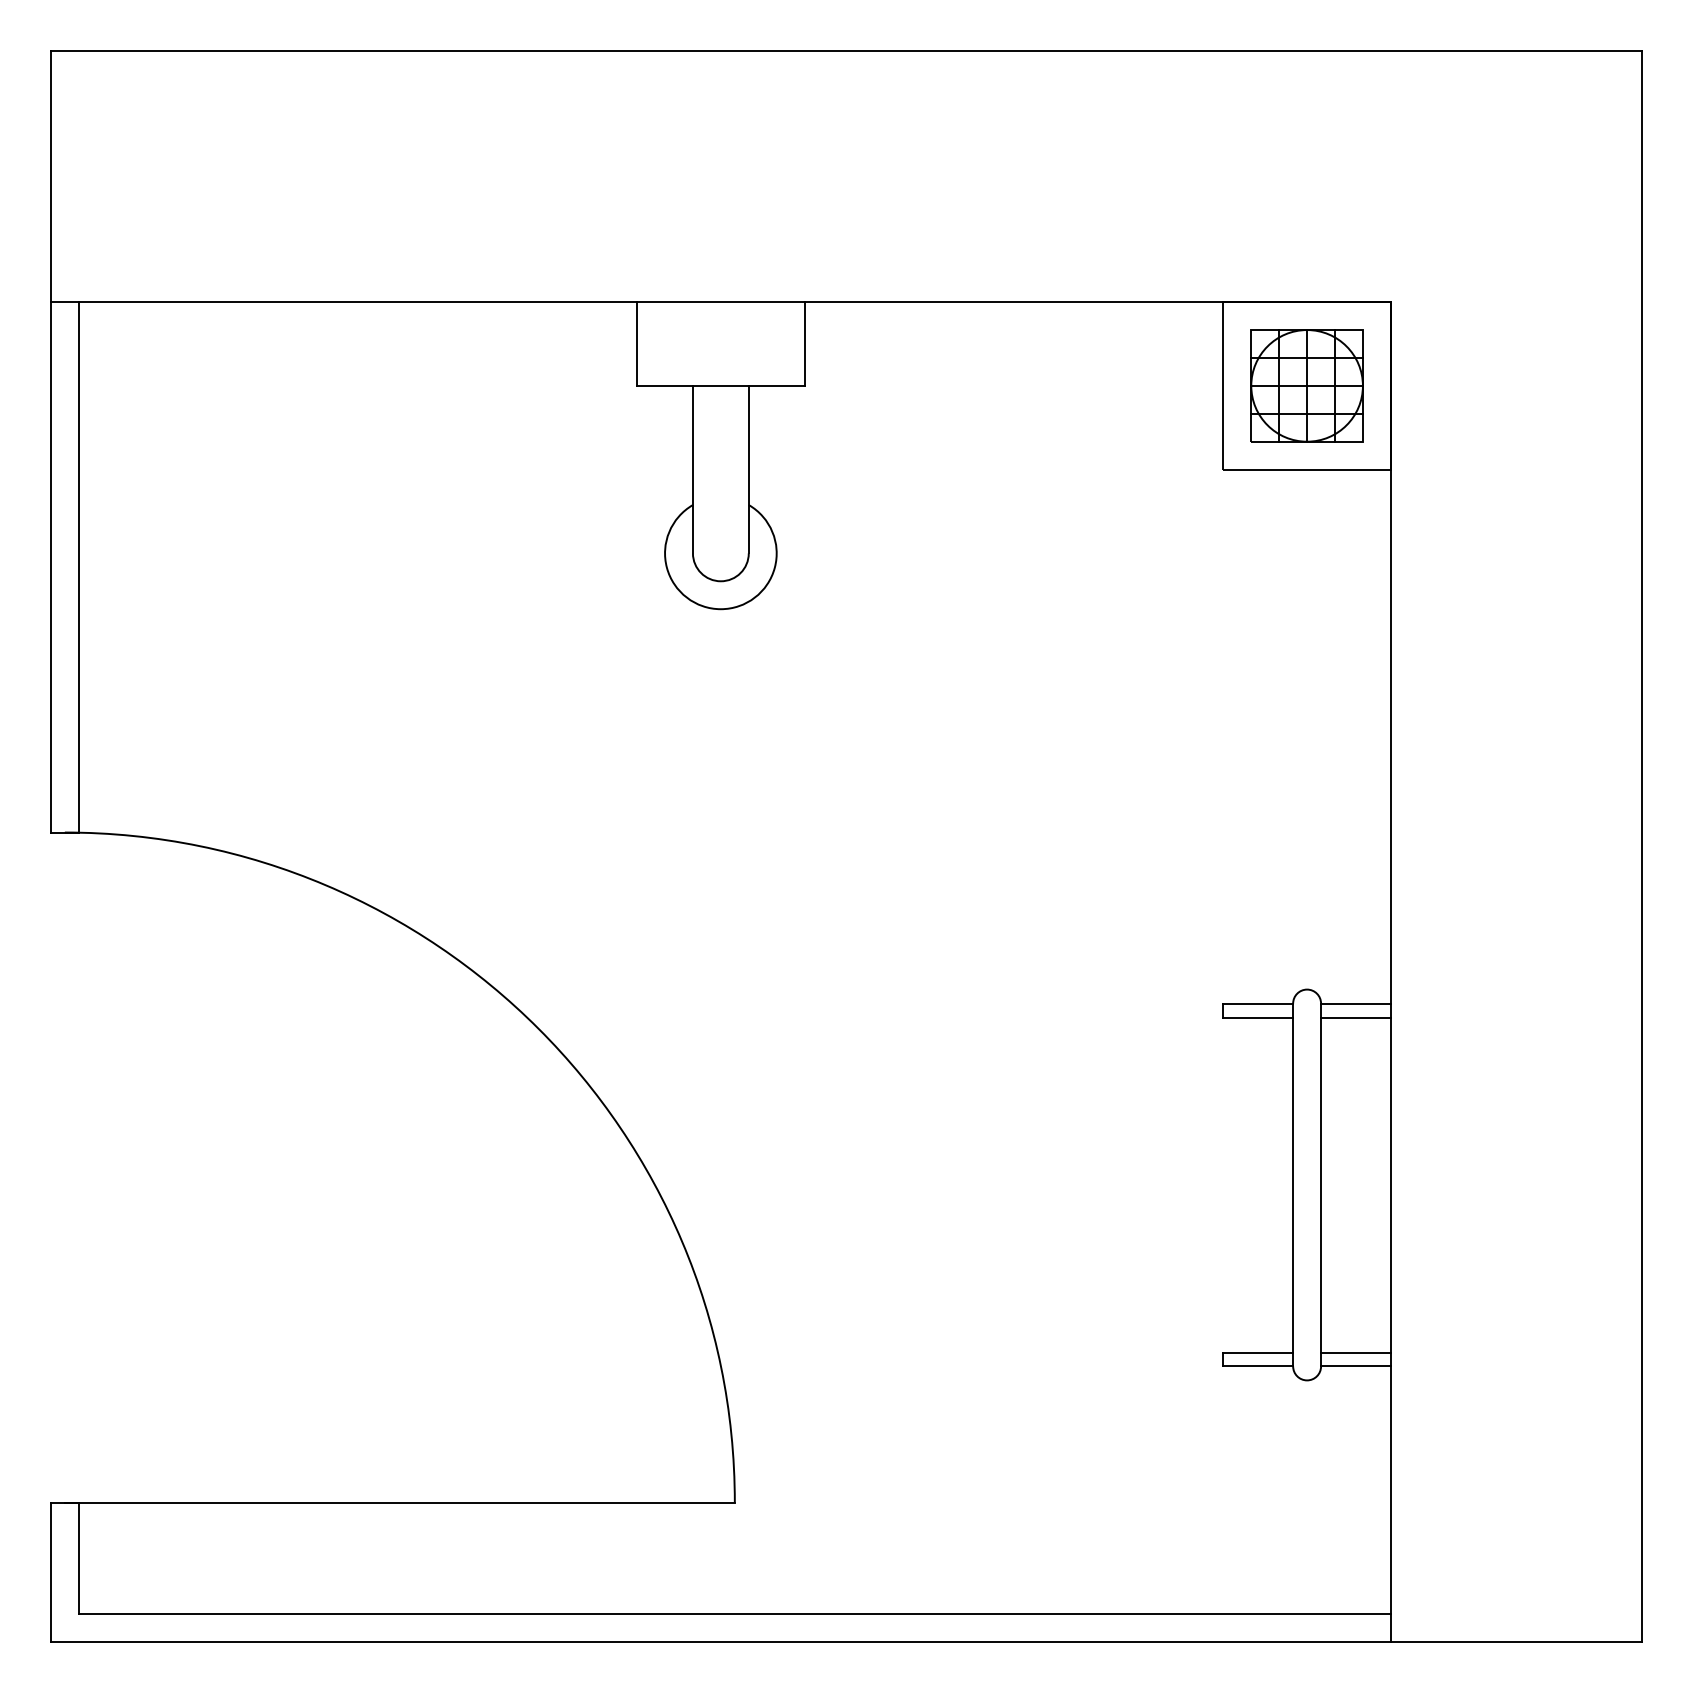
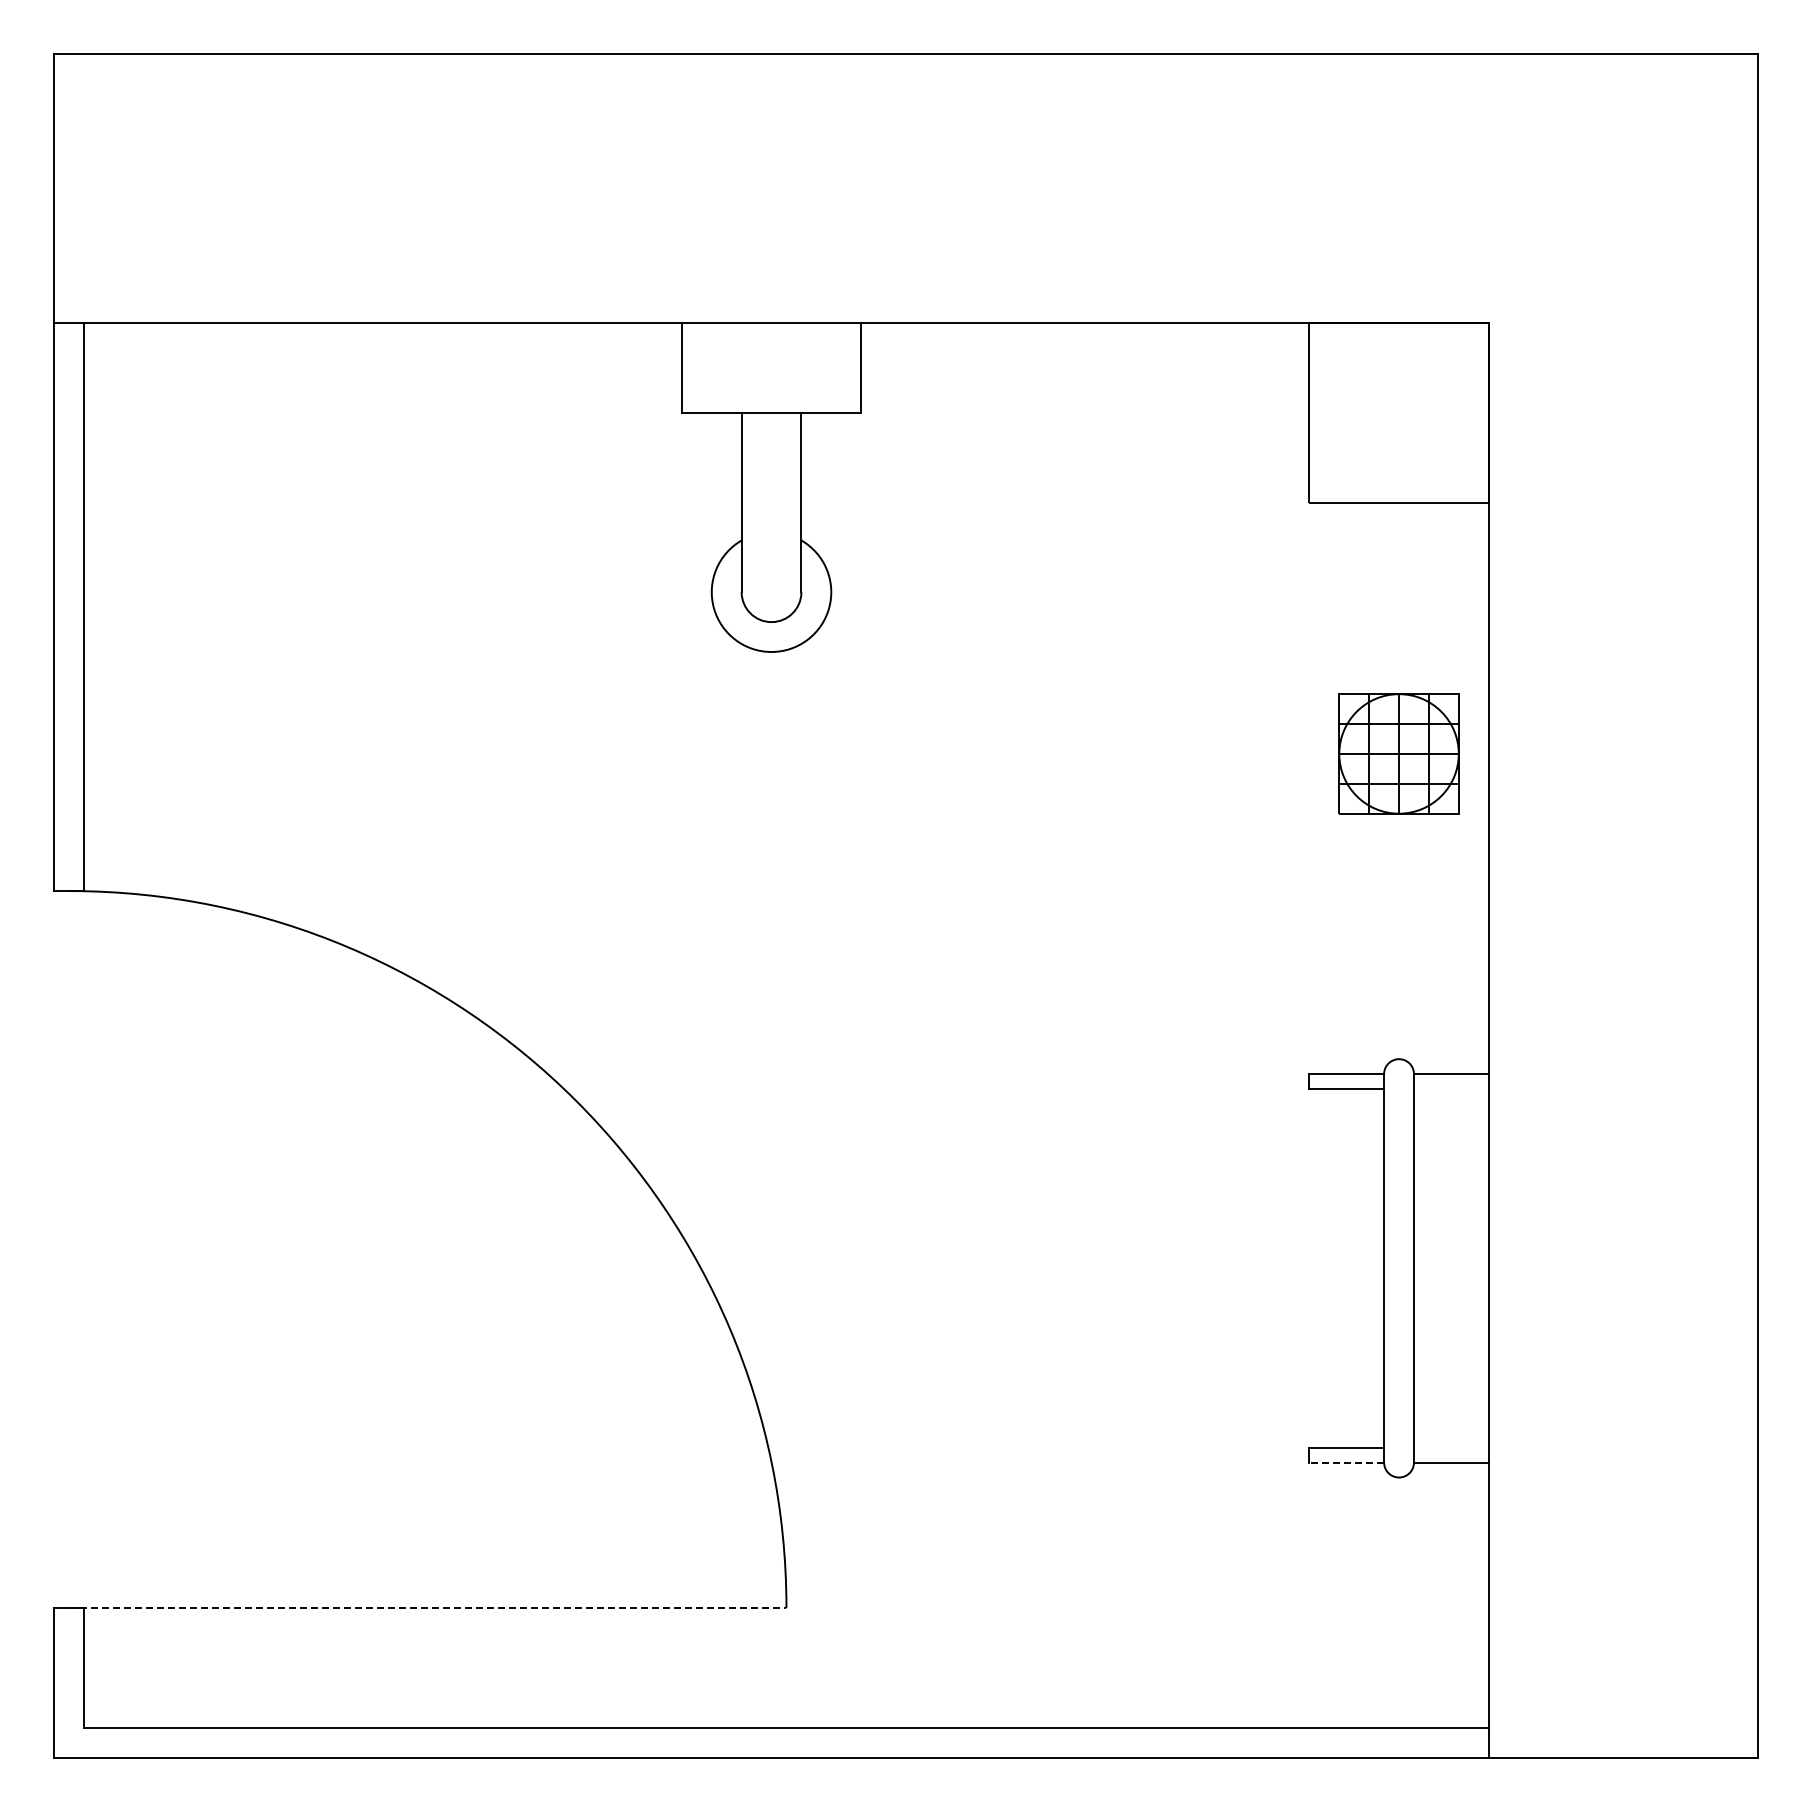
part: (1306, 385) -> (1398, 753), moved
line: (1355, 1017) -> (1450, 1089), removed
line: (1355, 1352) -> (1450, 1447), removed
line: (1258, 1366) -> (1346, 1462), solid -> dashed
line: (399, 1502) -> (427, 1608), solid -> dashed

